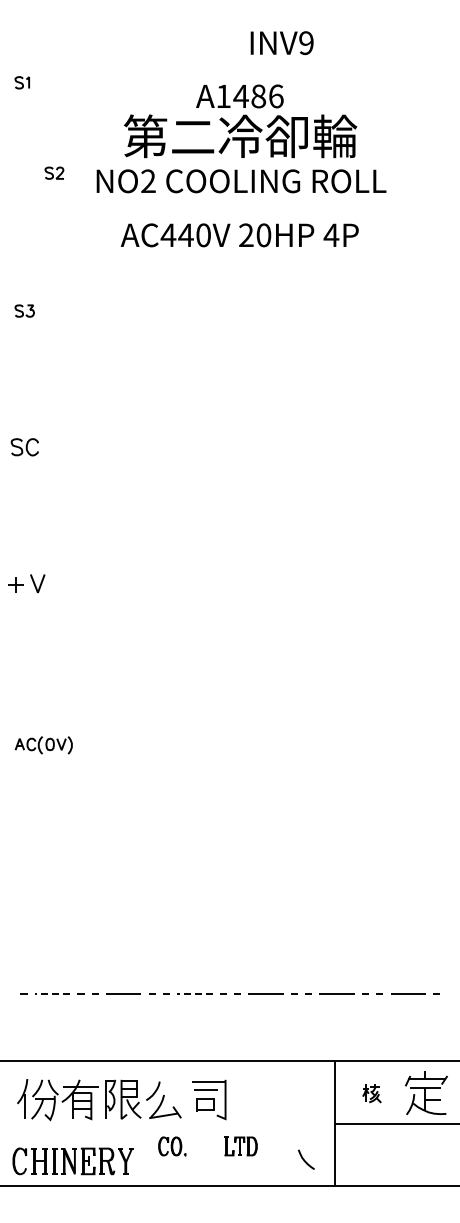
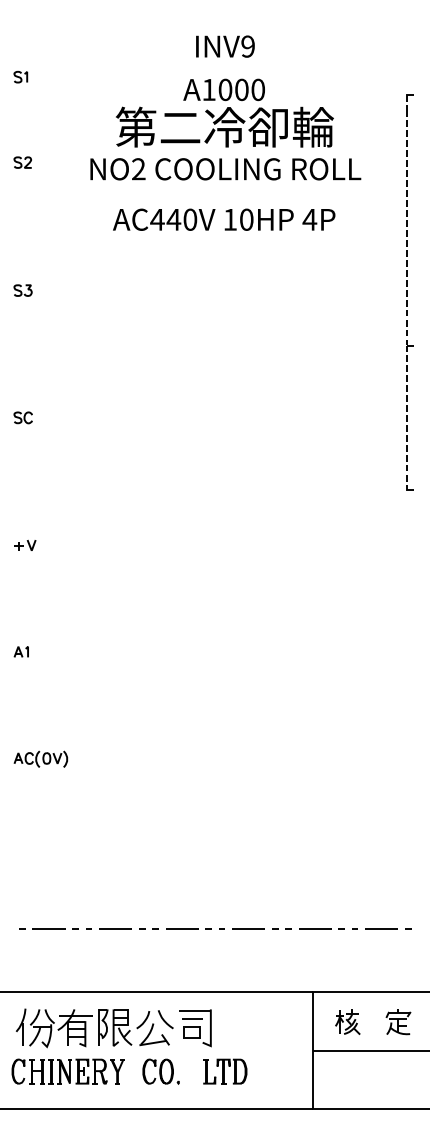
text: (281, 43) -> (224, 46), moved
text: (258, 96) -> (241, 89), A1486 -> A1000
part: (54, 172) -> (22, 161), moved
text: (246, 234) -> (230, 219), 20HP -> 10HP
part: (438, 313) -> (409, 292), added
part: (24, 446) -> (22, 417), size x0.71
part: (27, 583) -> (25, 545), size x0.62
part: (22, 697) -> (20, 651), added
part: (43, 745) -> (40, 759), moved
line: (52, 993) -> (49, 928), dashed -> solid
line: (194, 993) -> (181, 928), dashed -> solid
part: (371, 1093) -> (347, 1022), size x1.43
part: (425, 1093) -> (397, 1022), size x0.62
part: (172, 1146) -> (161, 1071), size x1.43
part: (240, 1146) -> (224, 1071), size x1.43
curve: (305, 1160) -> (164, 1020), moved
part: (72, 1161) -> (67, 1071), moved

